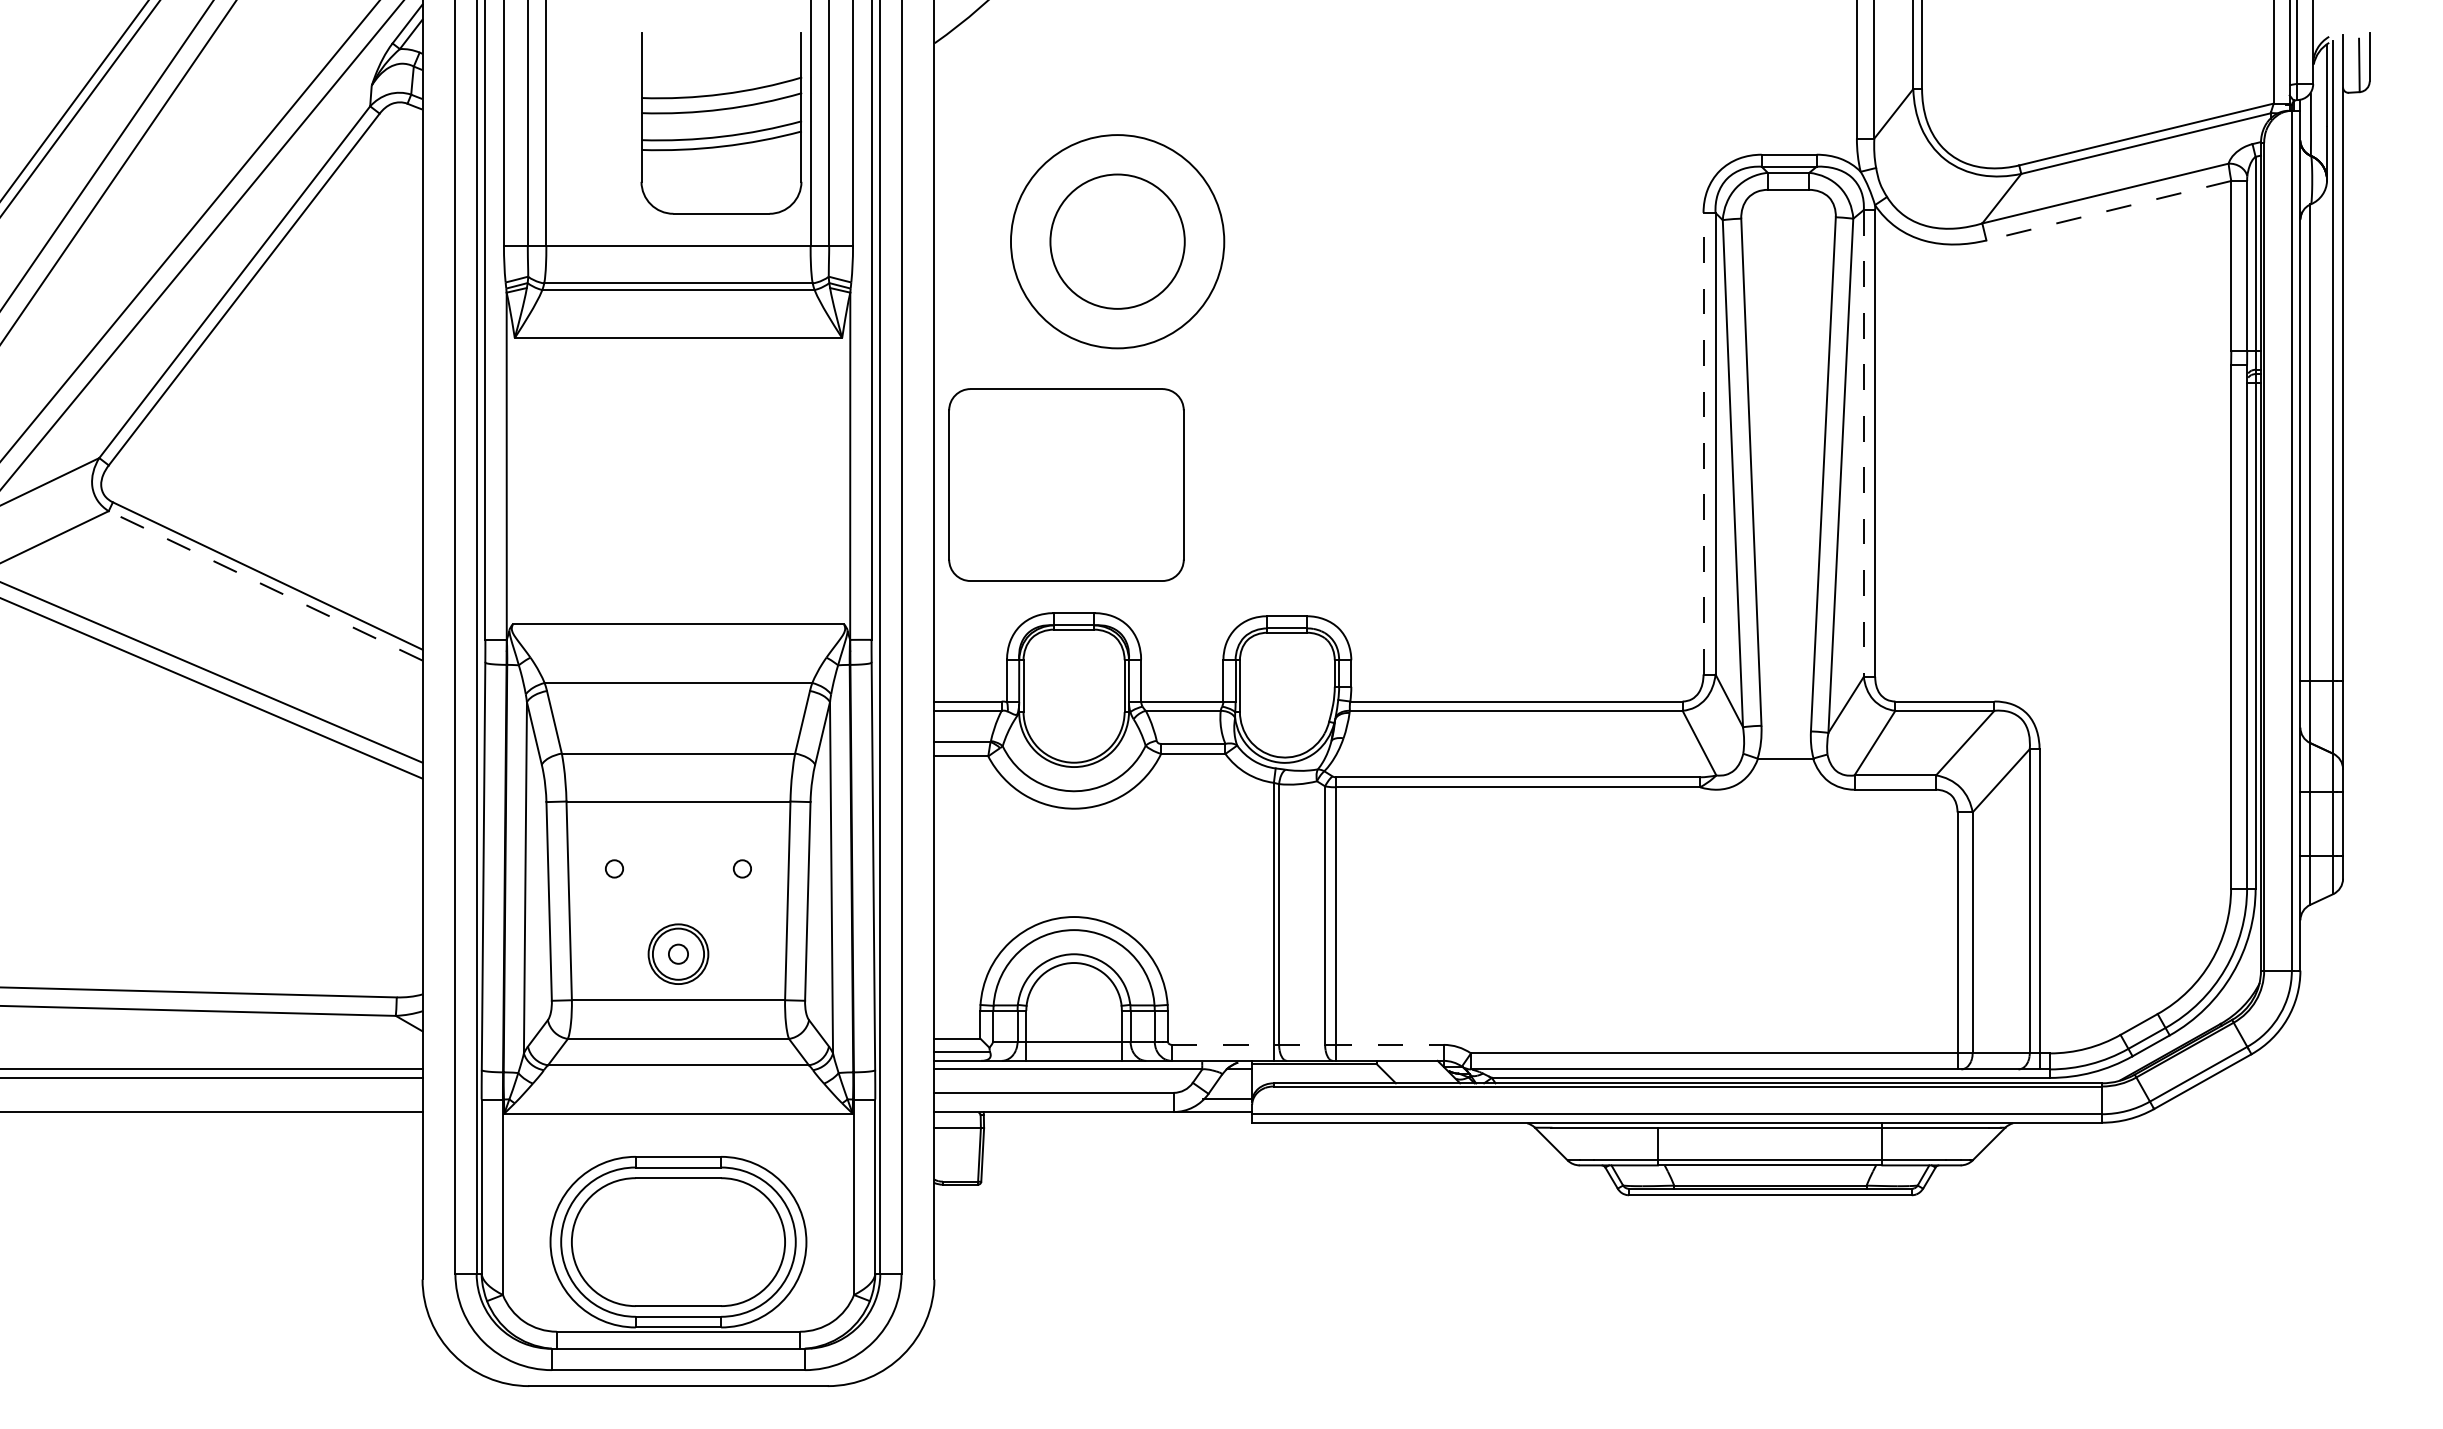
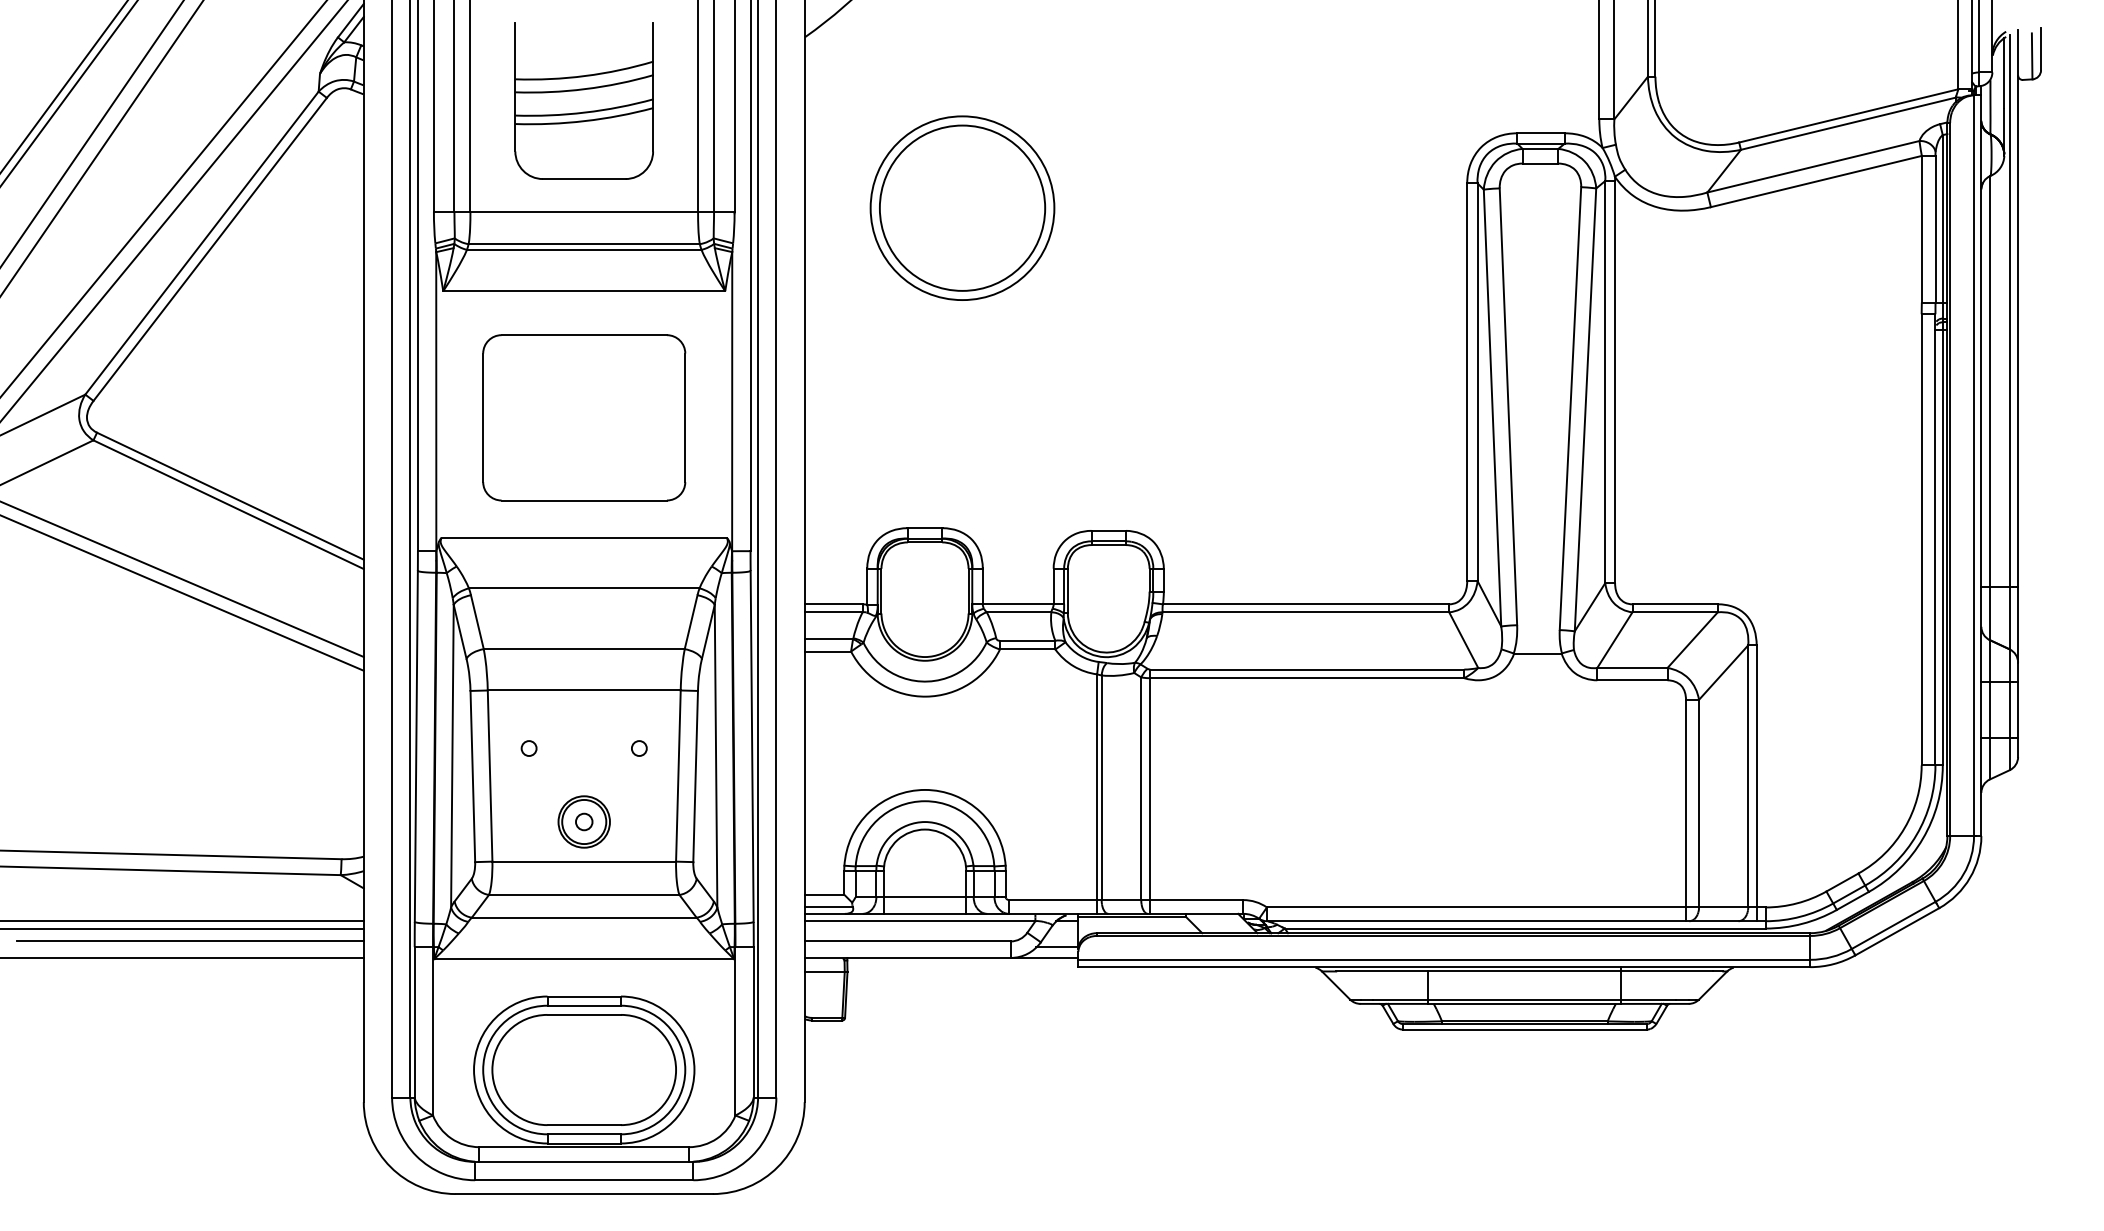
part: (721, 123) -> (584, 101), moved
line: (2108, 210) -> (1816, 181), dashed -> solid
circle: (1117, 241) -> (962, 208), size x1.43
line: (1703, 443) -> (1467, 382), dashed -> solid
line: (1863, 443) -> (1605, 382), dashed -> solid
part: (1066, 484) -> (584, 417), moved
line: (265, 585) -> (228, 504), dashed -> solid
line: (1307, 1044) -> (1126, 899), dashed -> solid
line: (221, 1092) -> (190, 941), added

